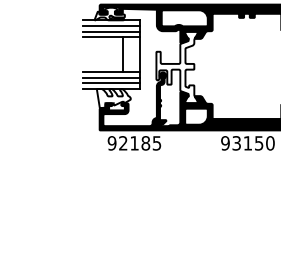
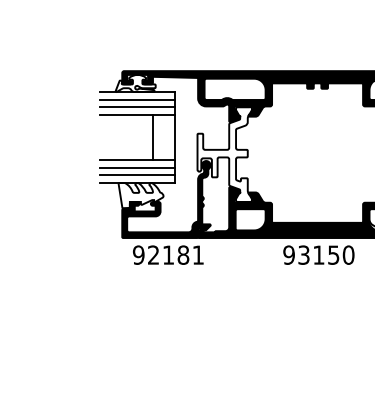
text: (156, 142) -> (197, 254), 92185 -> 92181

